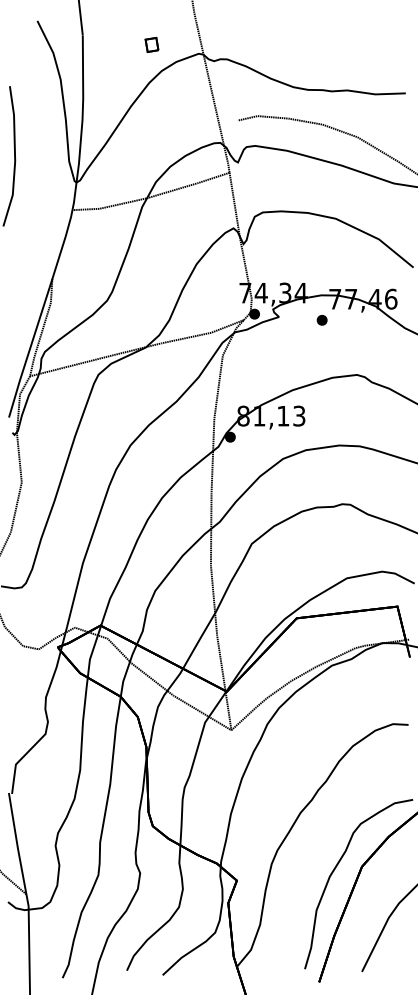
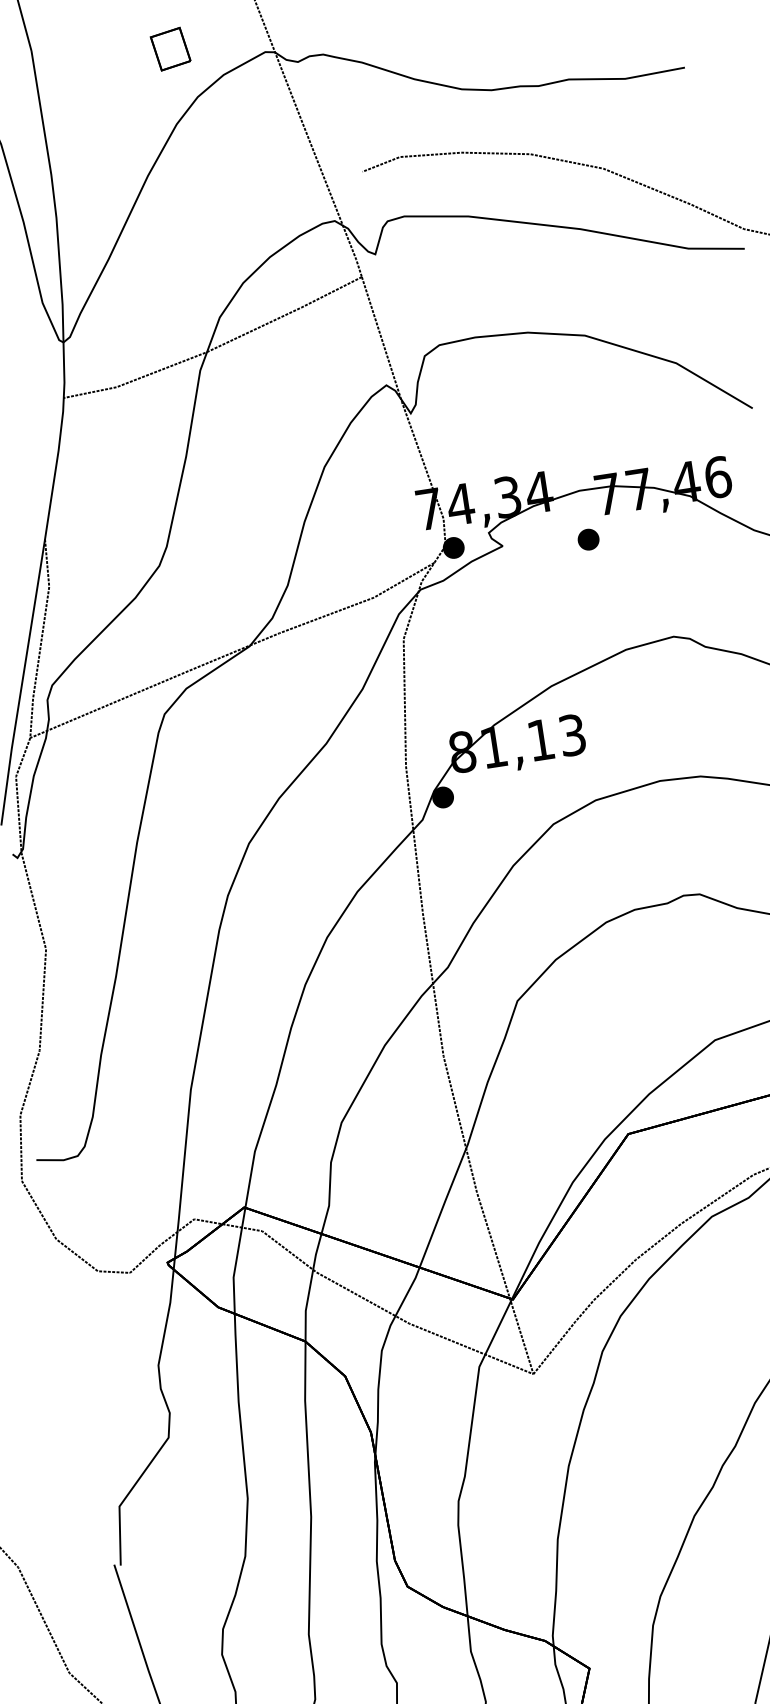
part: (151, 44) -> (169, 48), size x1.4

